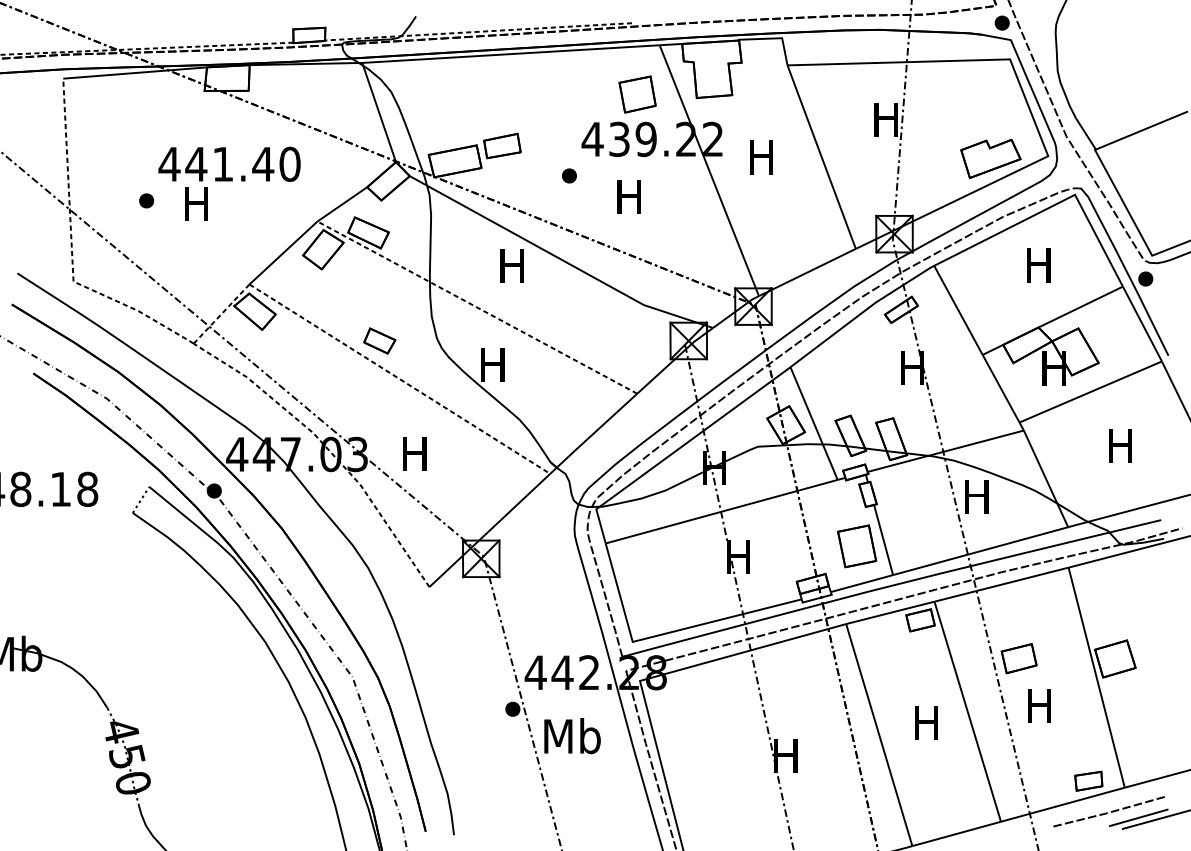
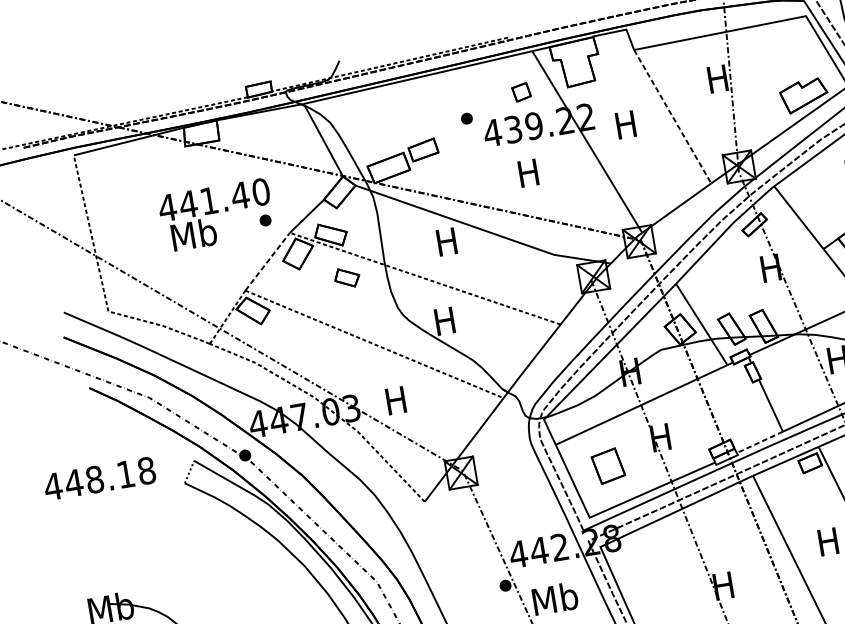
part: (637, 94) -> (521, 92), size x0.6
line: (821, 157) -> (672, 117), solid -> dashed
part: (569, 175) -> (466, 118), moved
part: (146, 200) -> (265, 220), moved
text: (197, 203) -> (194, 234), H -> Mb
line: (283, 252) -> (267, 261), solid -> dashed
part: (379, 340) -> (346, 277), moved
part: (857, 546) -> (608, 466), moved
line: (860, 583) -> (758, 442), solid -> dashed

